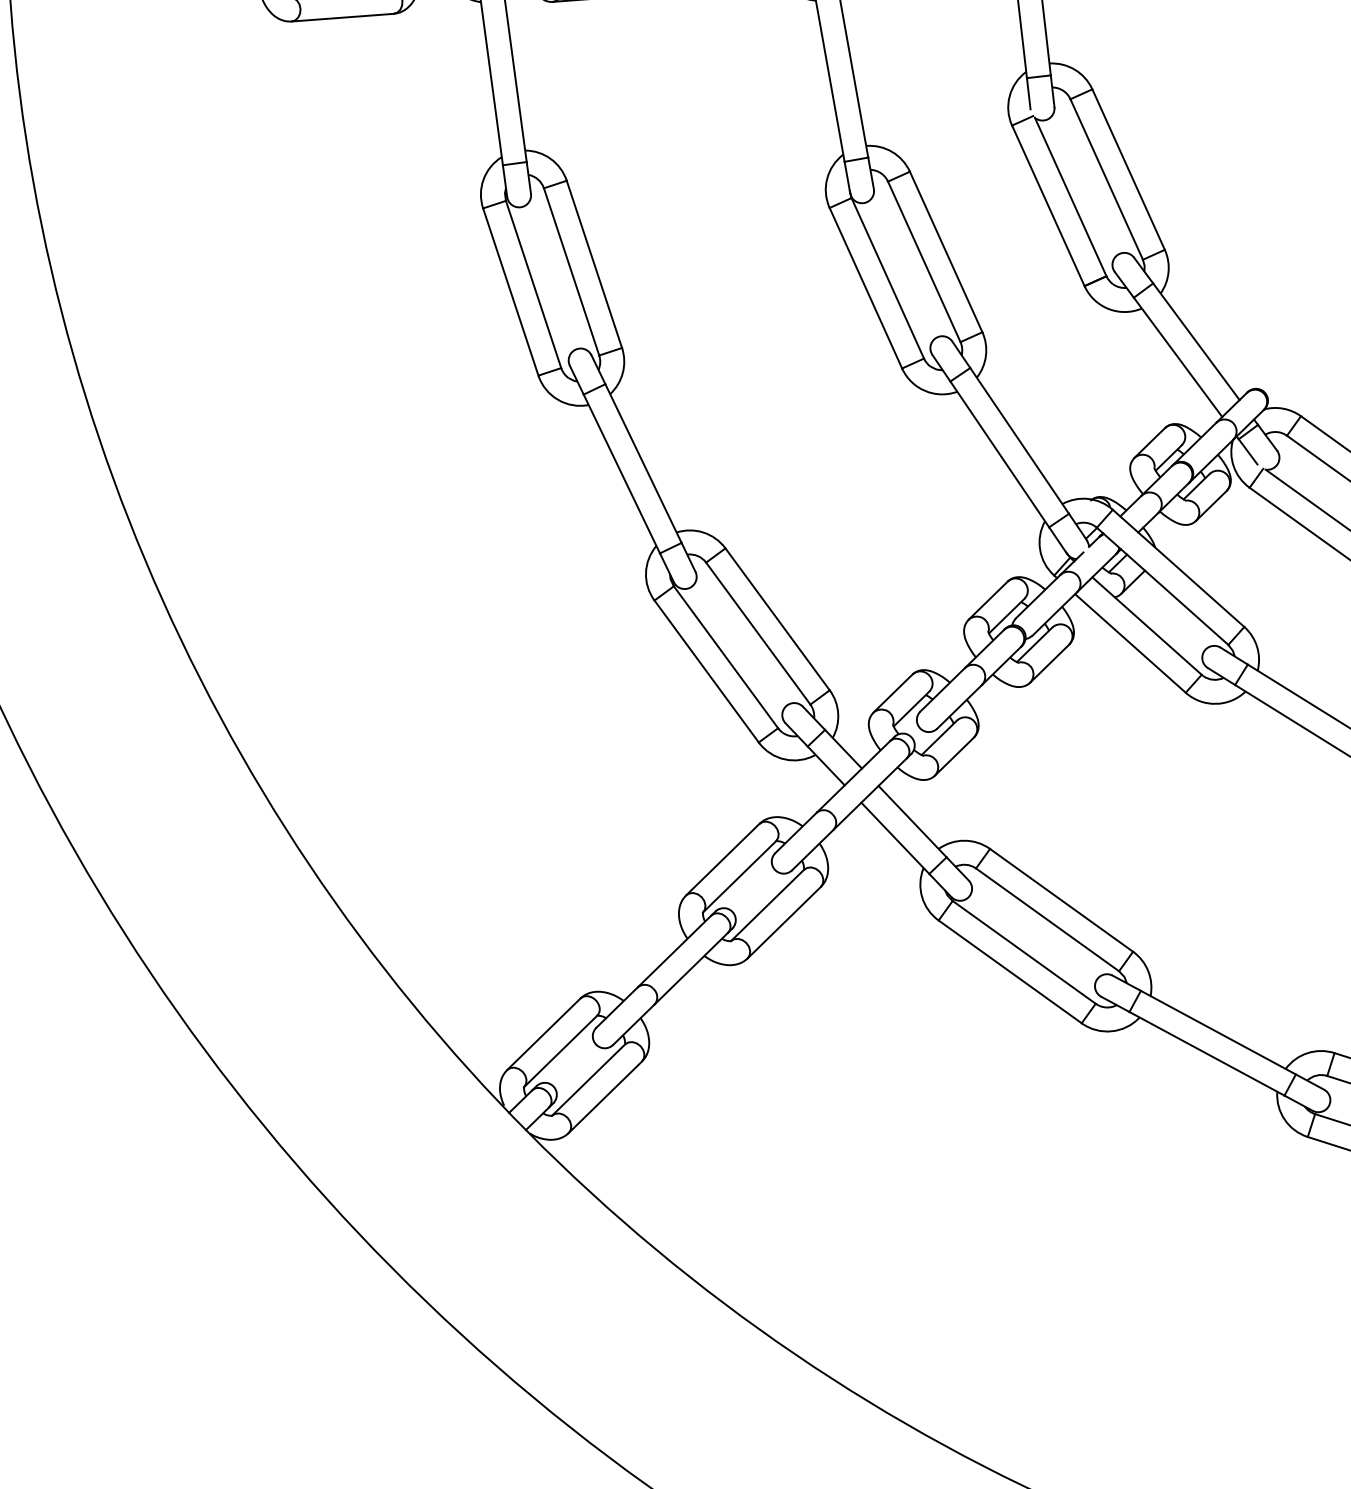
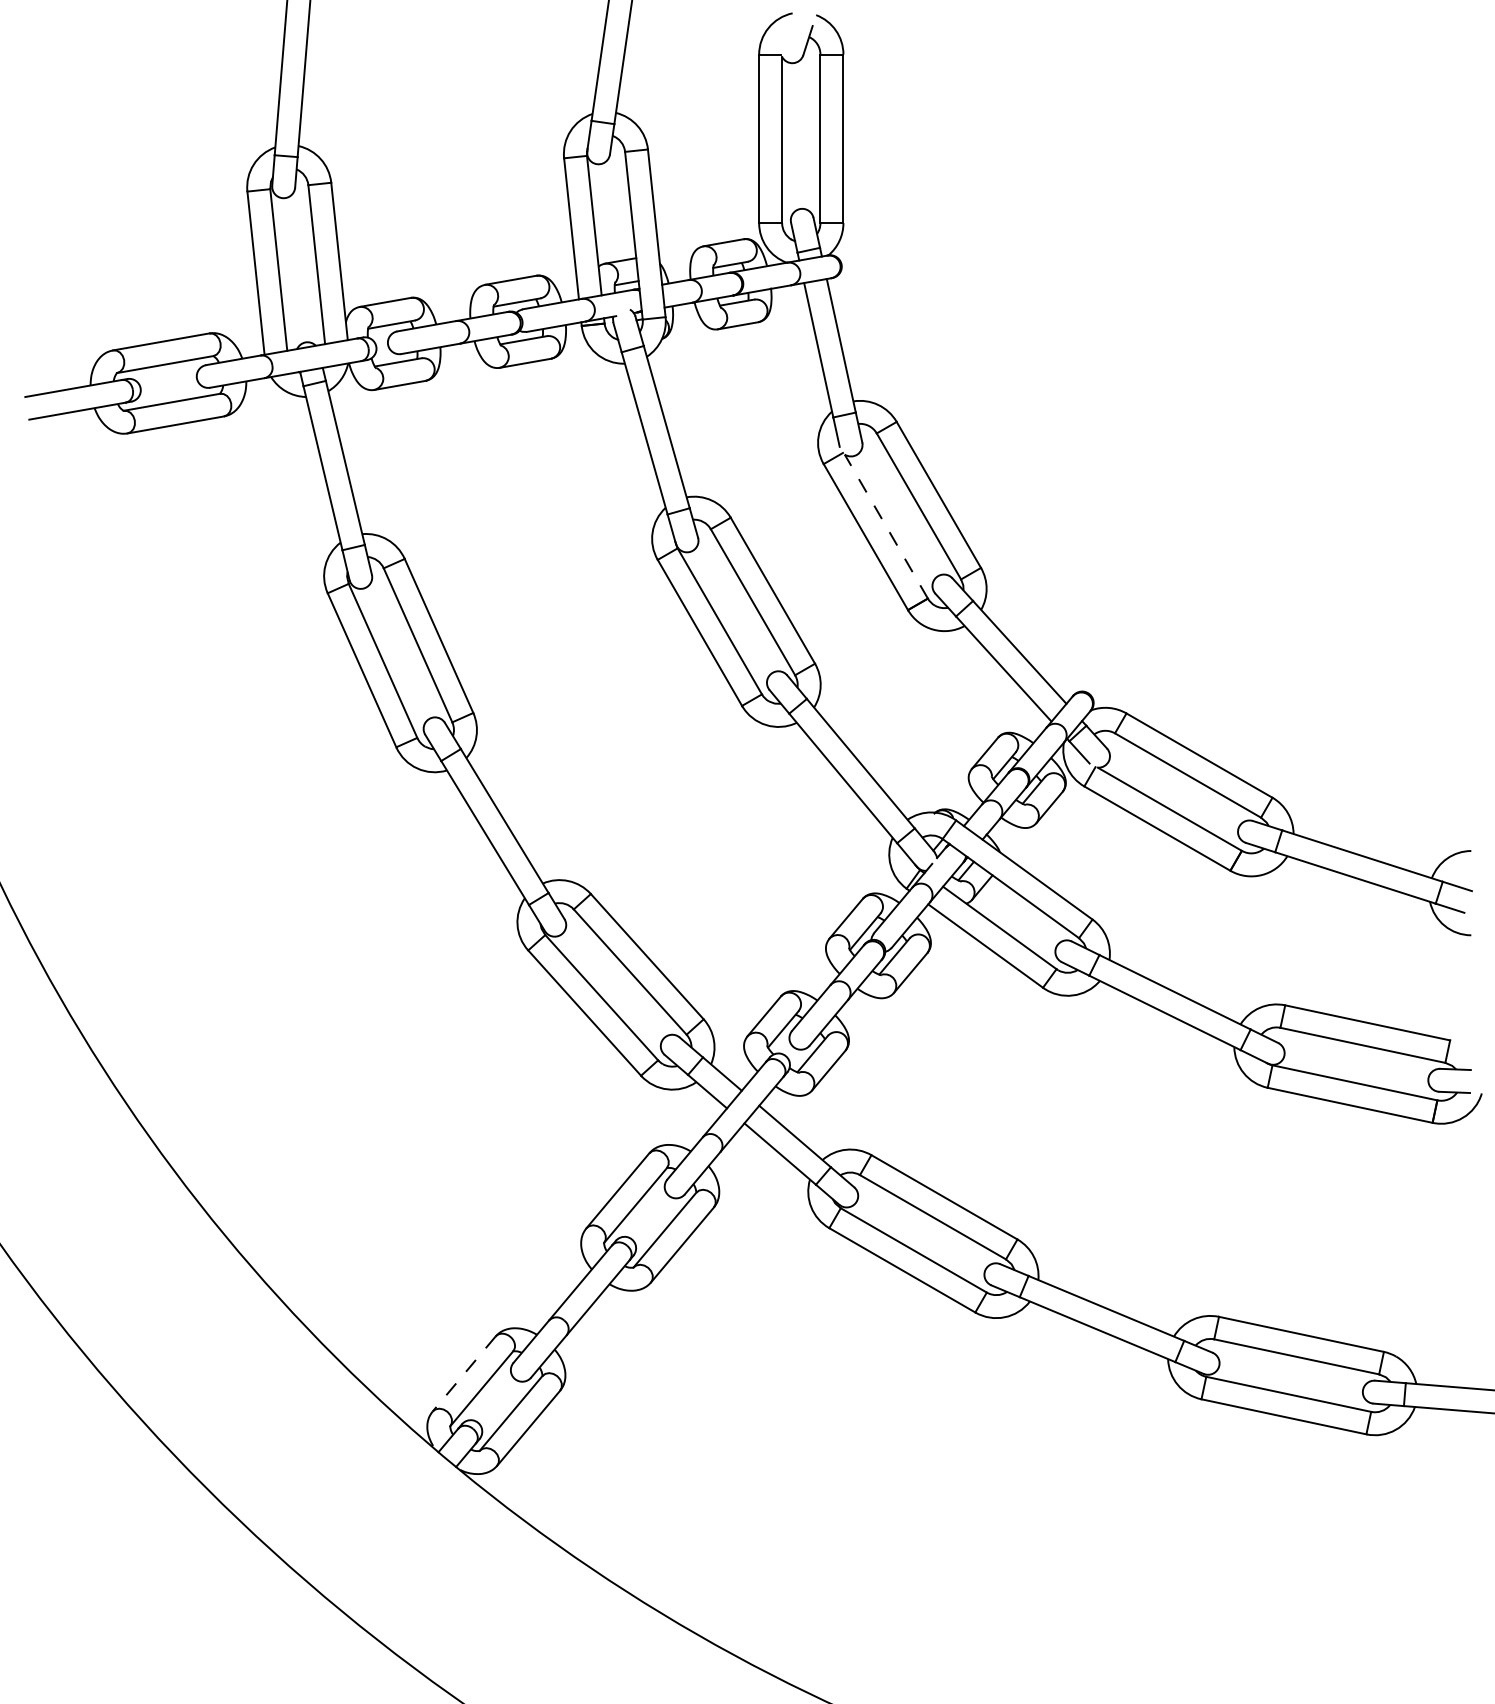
line: (1070, 196) -> (886, 526), solid -> dashed
line: (543, 1034) -> (463, 1374), solid -> dashed

